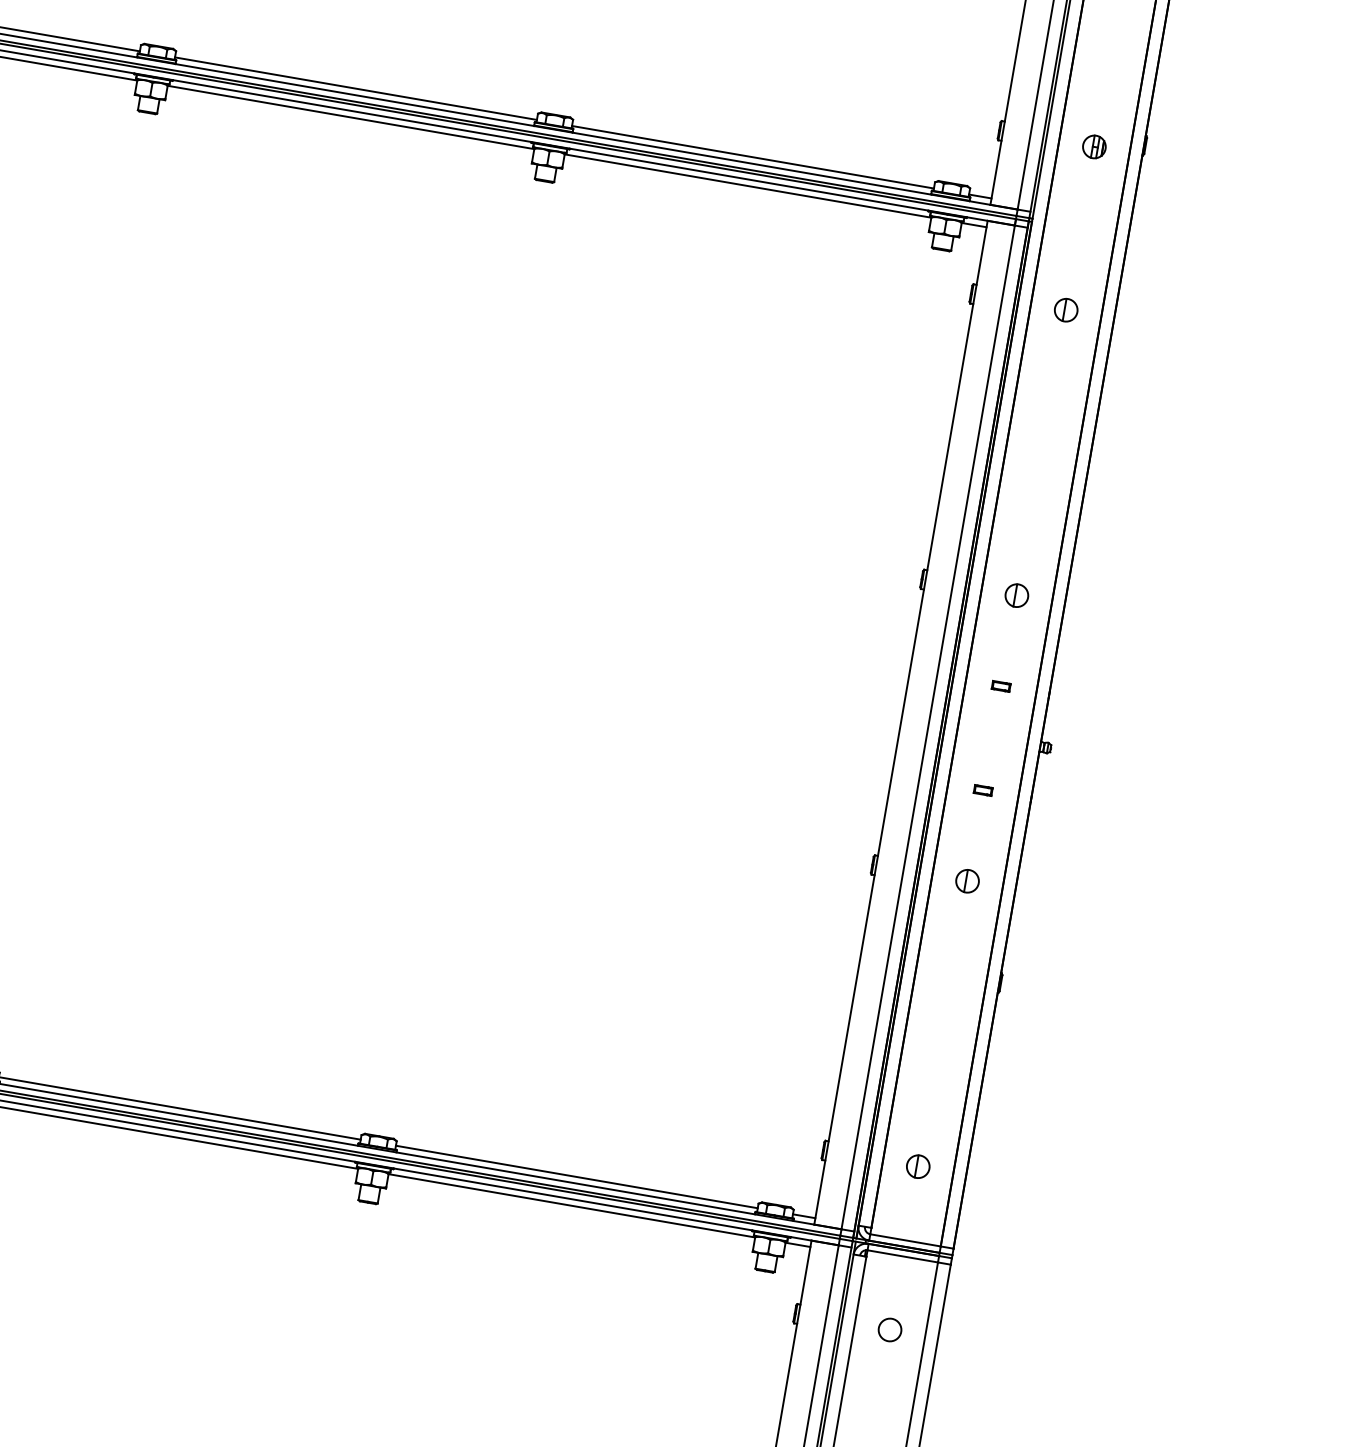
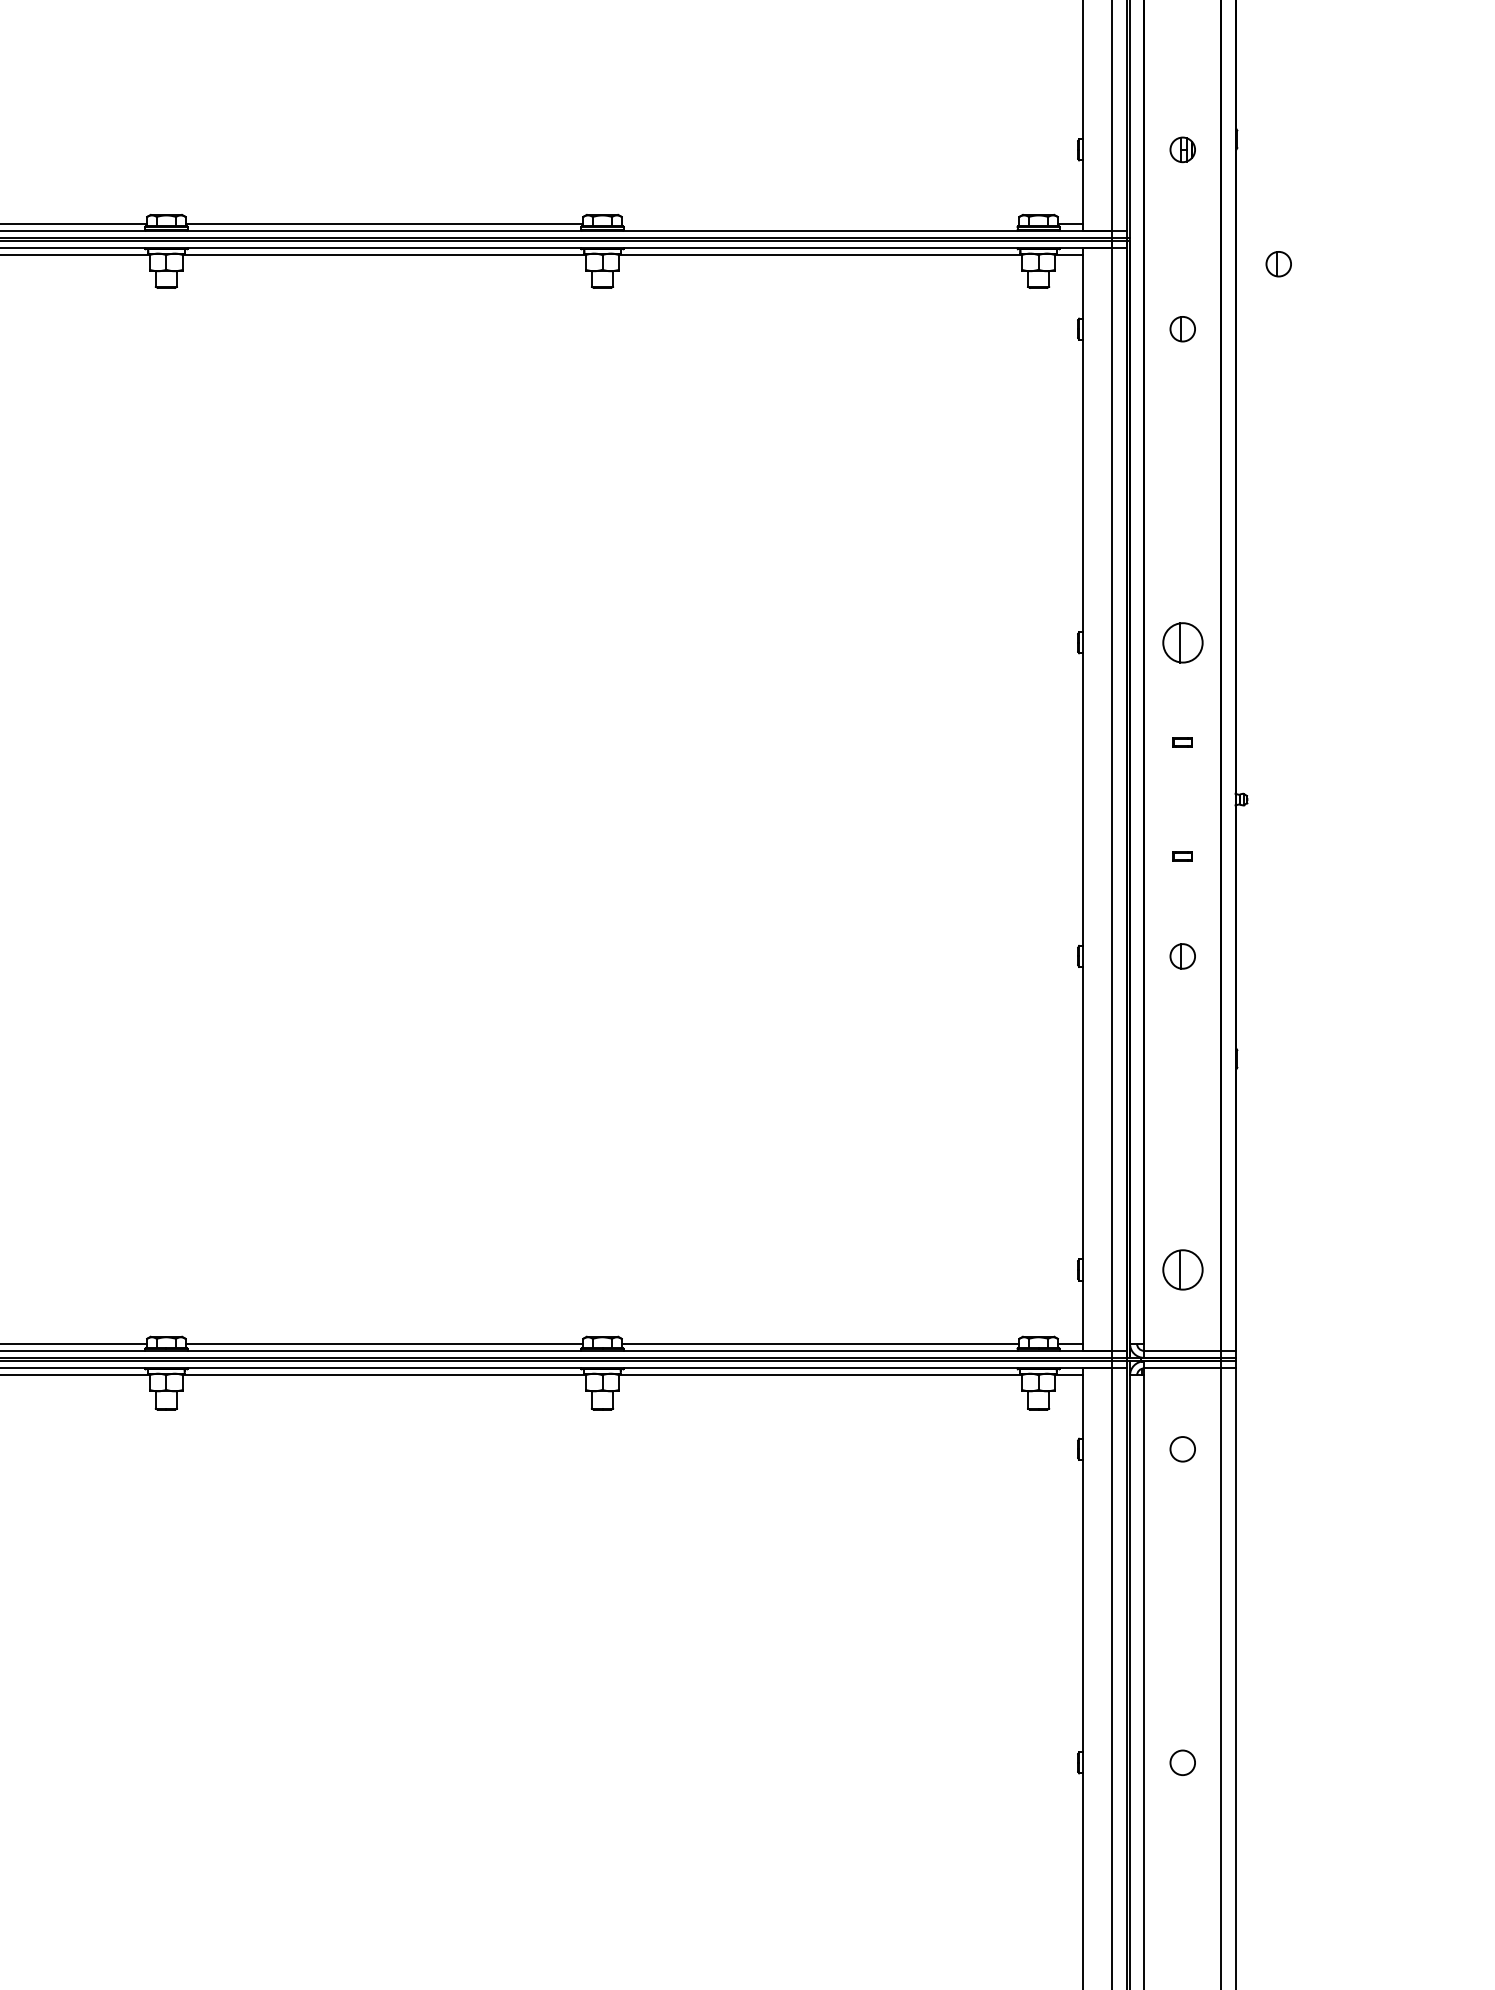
line: (752, 157) -> (820, 223), removed
part: (1163, 266) -> (1278, 264), added
part: (1016, 595) -> (1182, 642), size x1.6
part: (918, 1166) -> (1182, 1269), size x1.6

